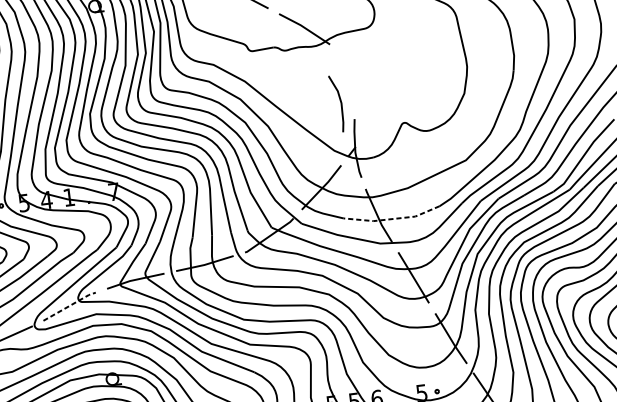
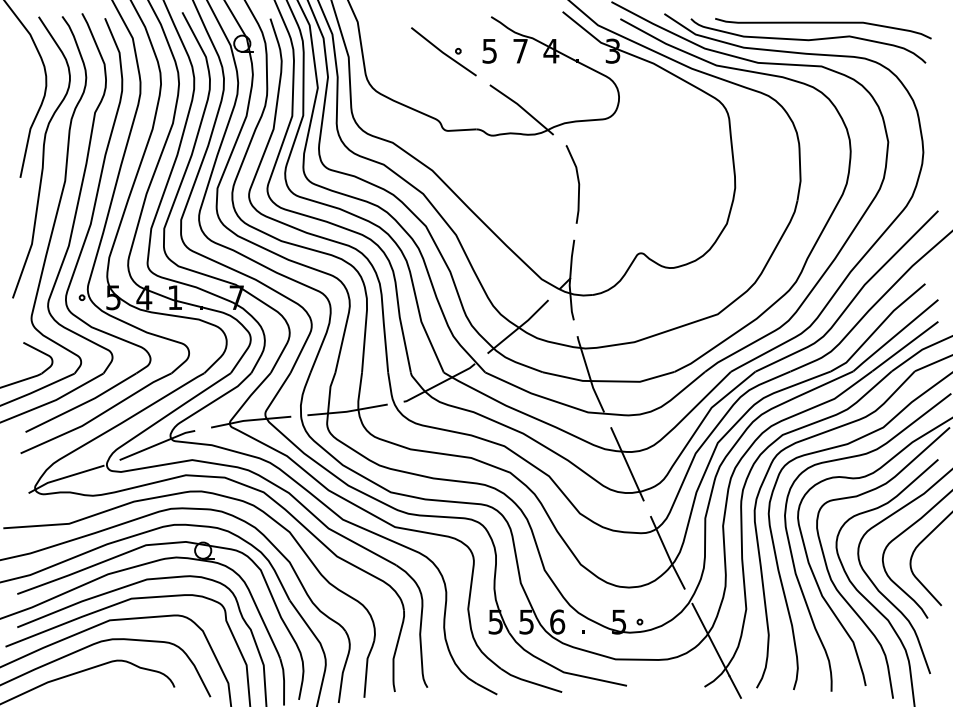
curve: (340, 101) -> (577, 181), moved
line: (392, 219) -> (608, 381), dashed -> solid
line: (70, 305) -> (158, 444), dashed -> solid

